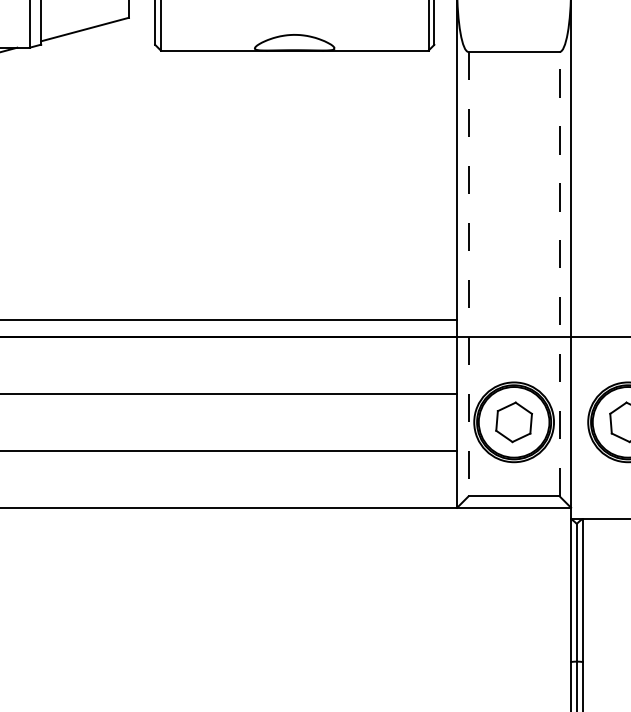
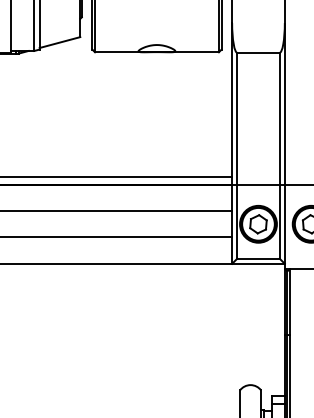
line: (468, 273) -> (237, 155), dashed -> solid
line: (559, 273) -> (279, 155), dashed -> solid

